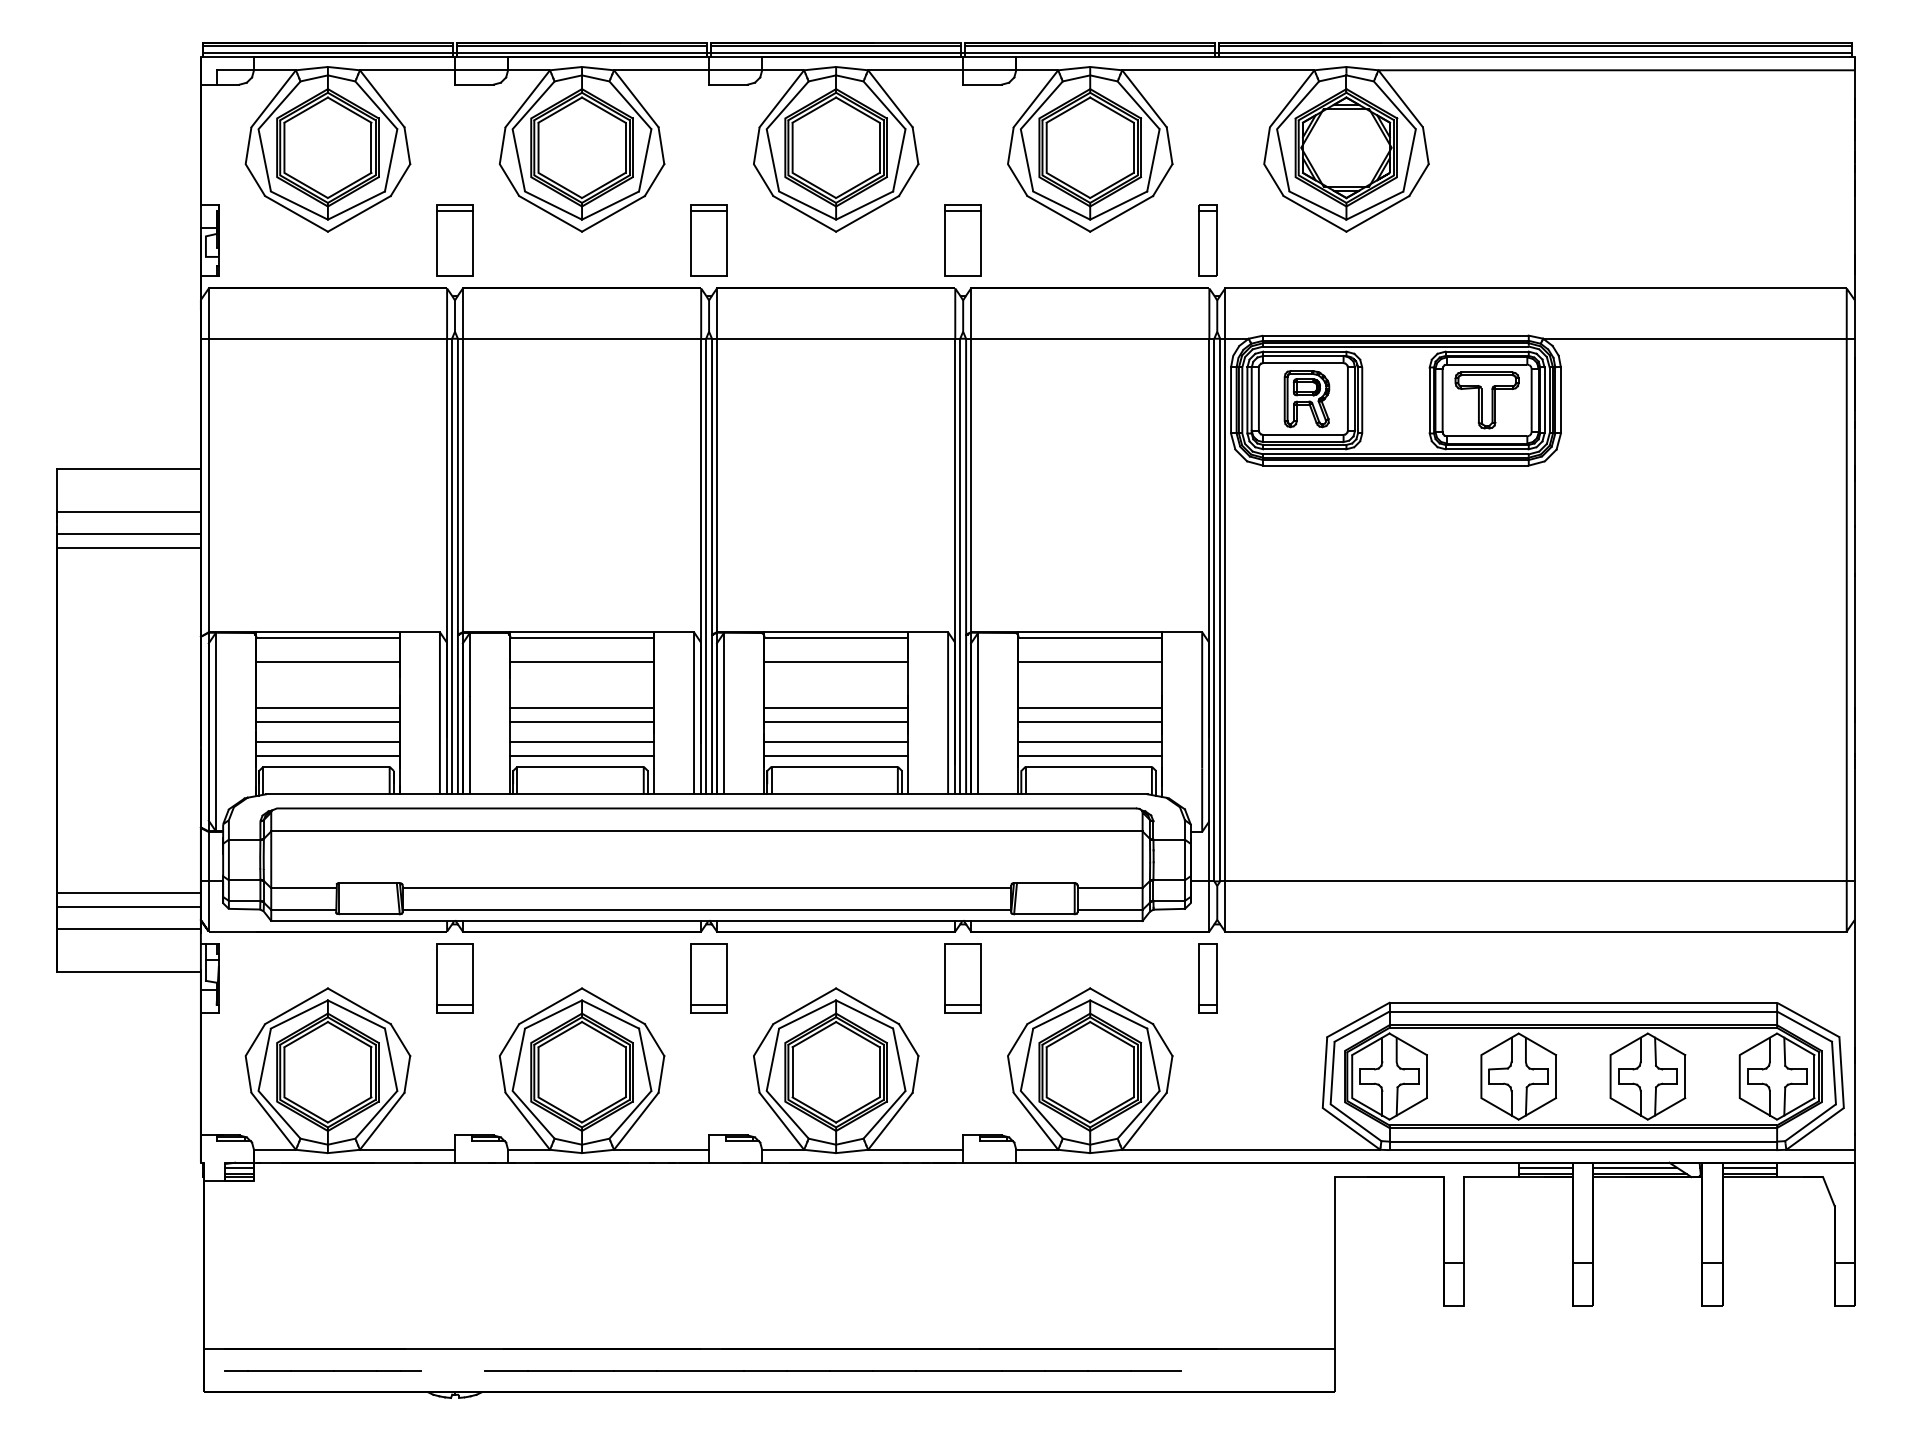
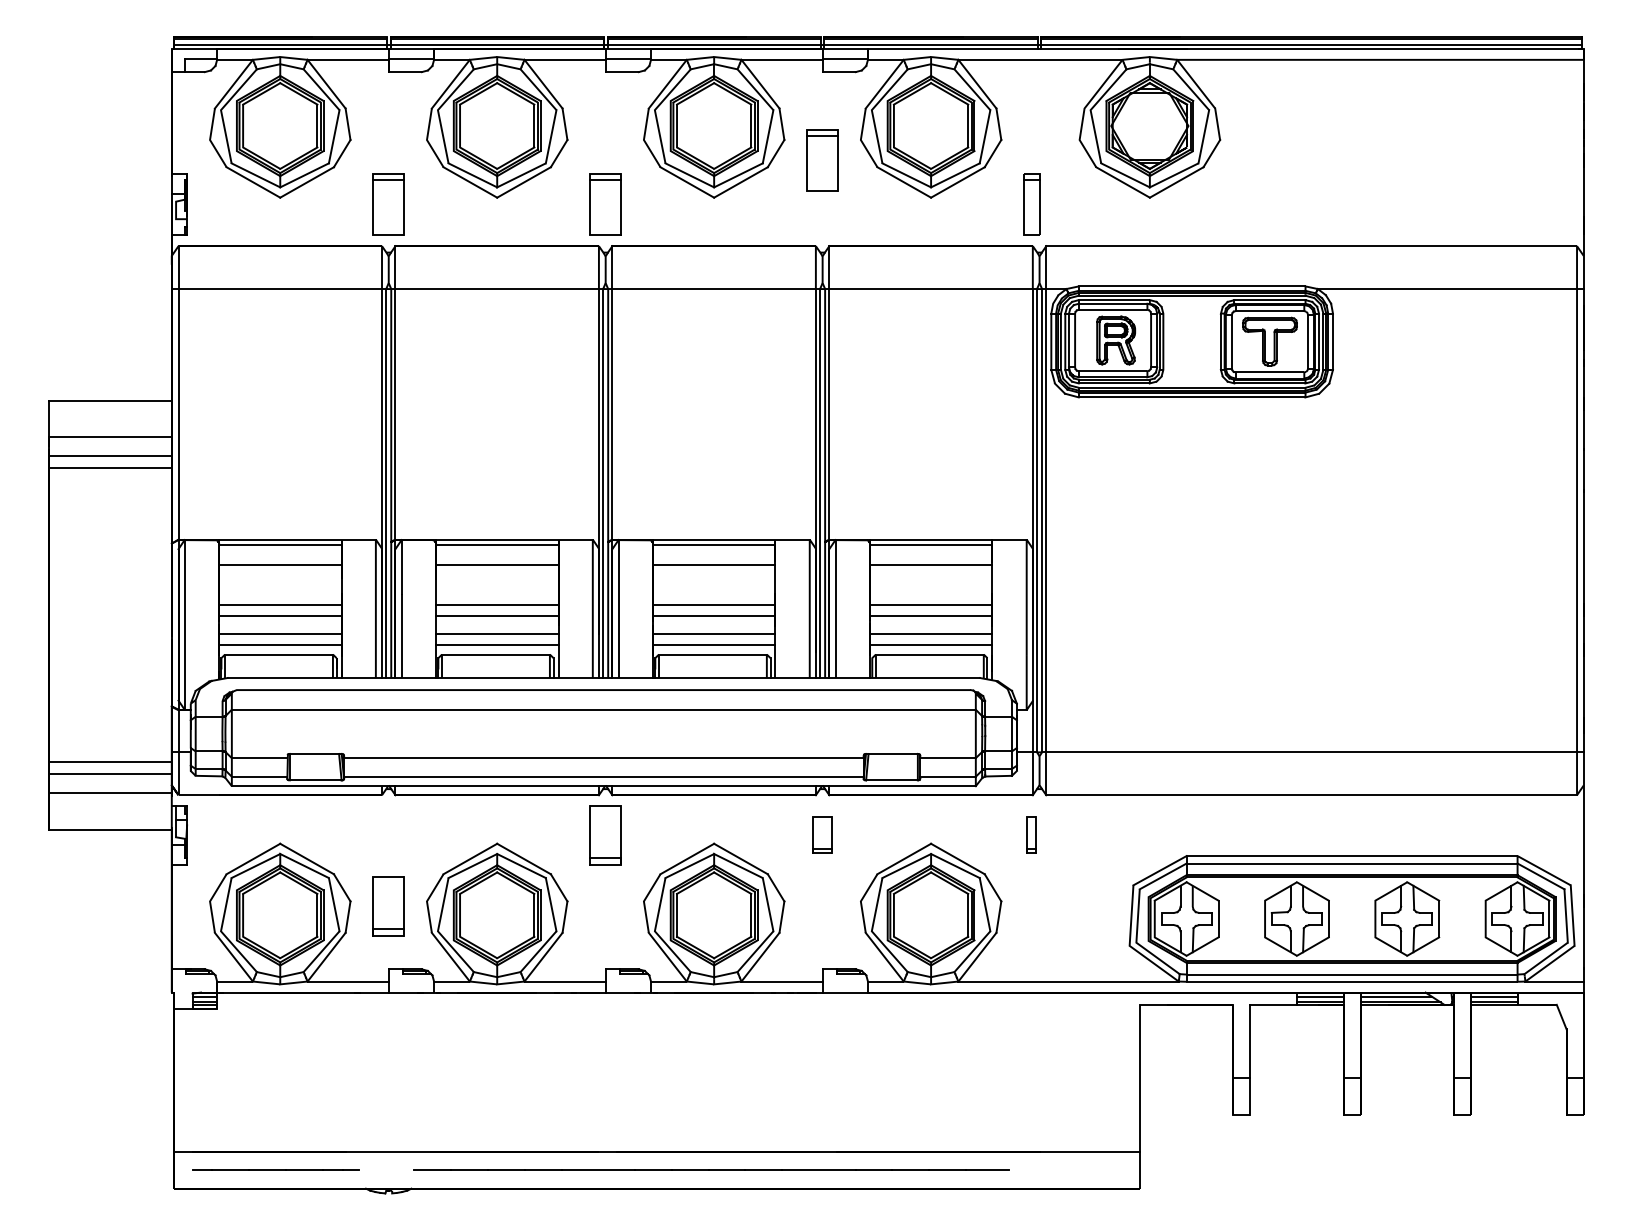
part: (962, 240) -> (822, 160), moved
part: (454, 978) -> (388, 906), moved
part: (962, 978) -> (822, 835), size x0.6
part: (1207, 978) -> (1031, 835), size x0.6

